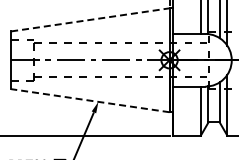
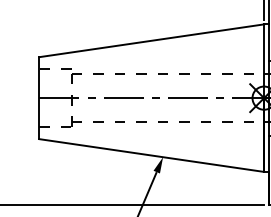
line: (90, 19) -> (151, 40), dashed -> solid
line: (89, 100) -> (150, 155), dashed -> solid

